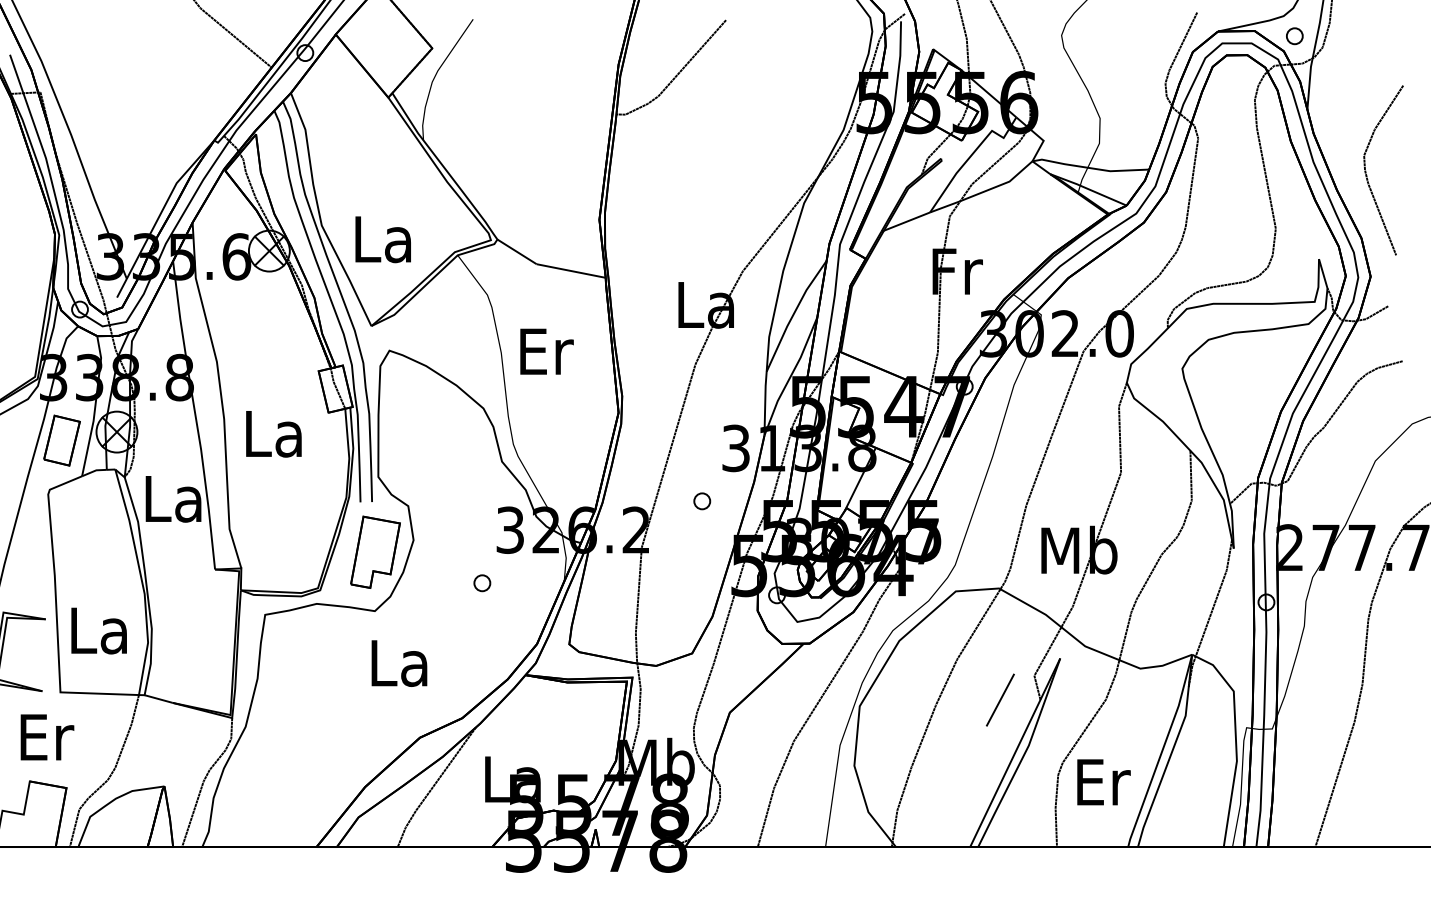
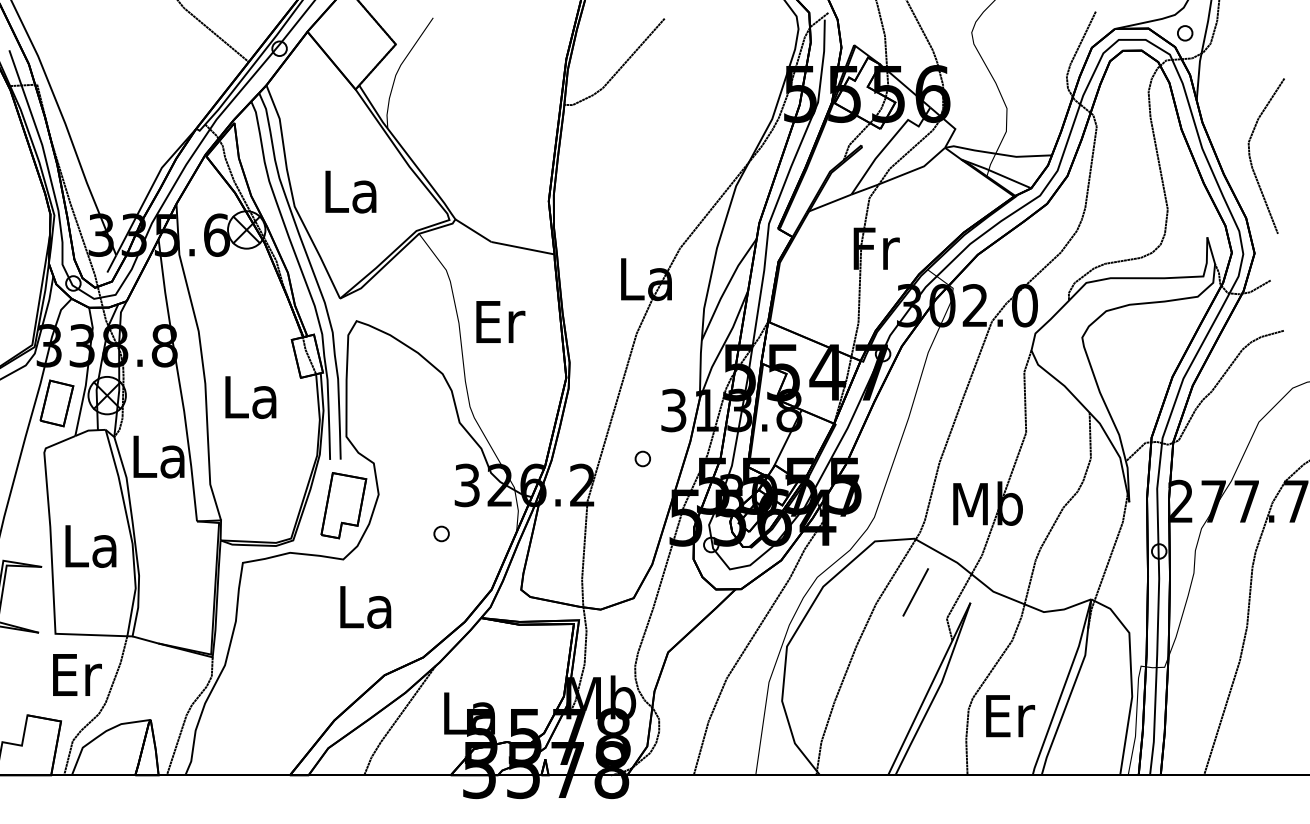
text: (382, 239) -> (350, 191), moved
text: (98, 630) -> (90, 546), moved
line: (1000, 699) -> (915, 591), moved
text: (47, 737) -> (77, 675), moved

